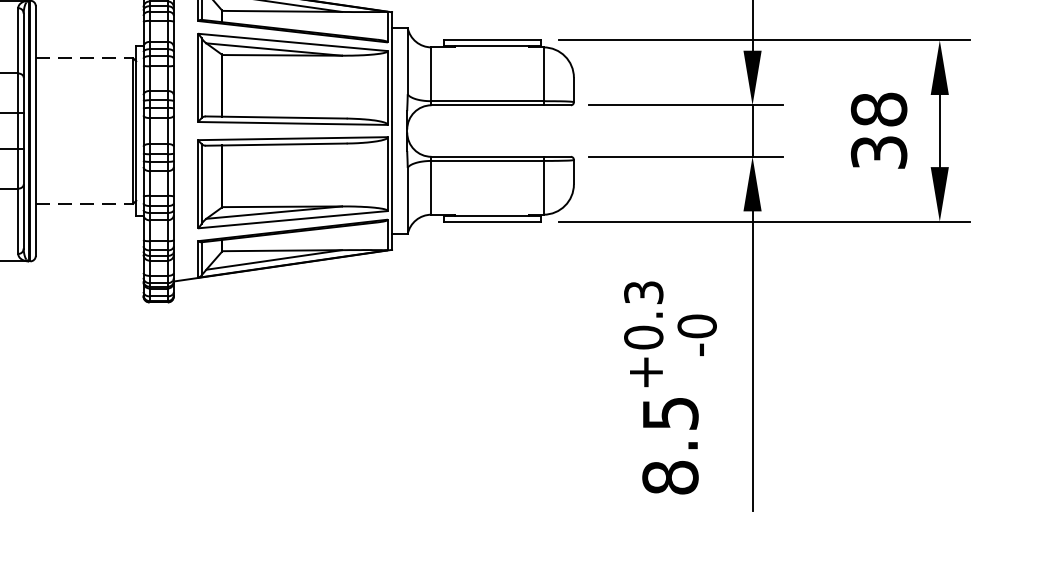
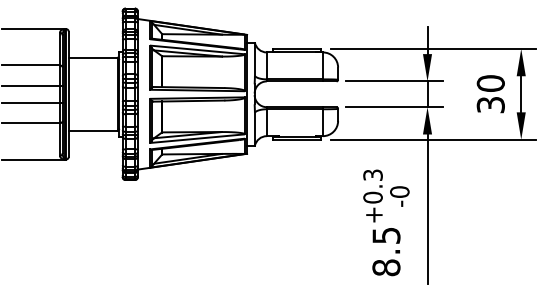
line: (85, 57) -> (93, 57), dashed -> solid
text: (878, 109) -> (490, 83), 38 -> 30
line: (85, 203) -> (93, 130), dashed -> solid

